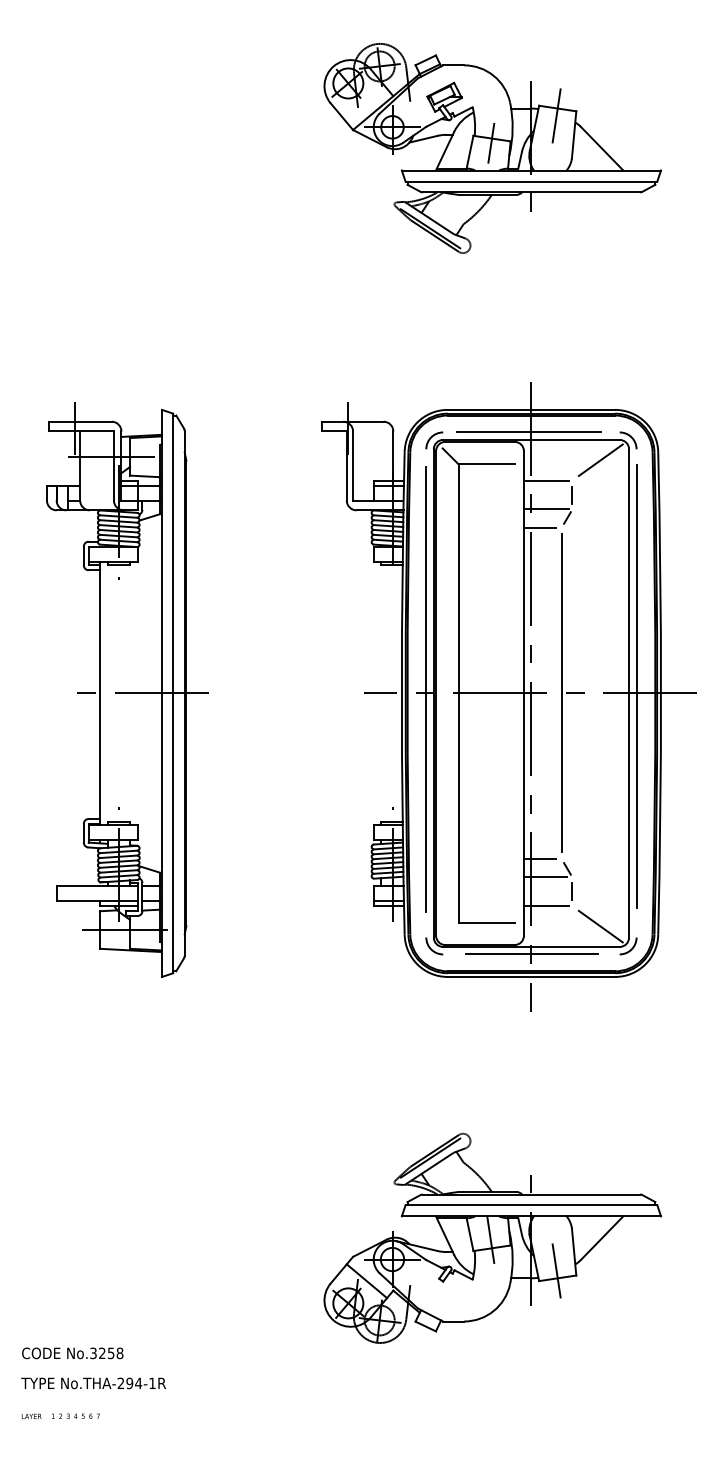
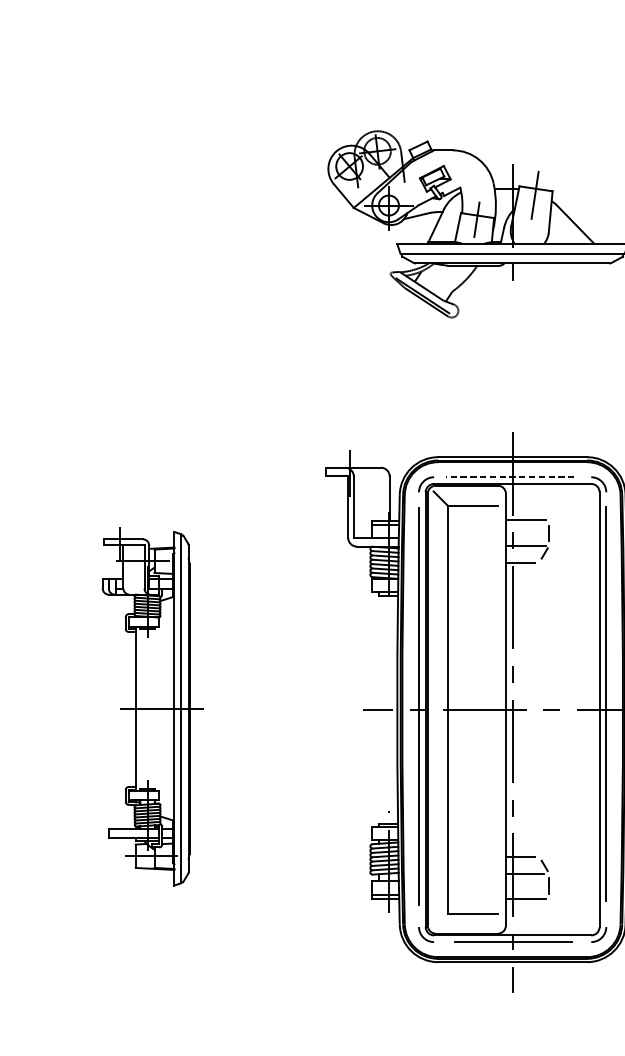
line: (528, 432) -> (510, 477), solid -> dashed
line: (600, 460) -> (574, 502), removed
part: (127, 689) -> (152, 706), size x0.7
line: (561, 692) -> (539, 708), removed
line: (600, 926) -> (574, 917), removed

